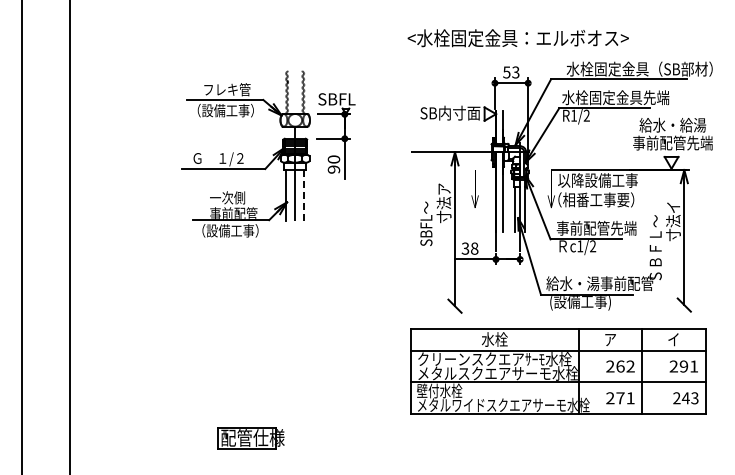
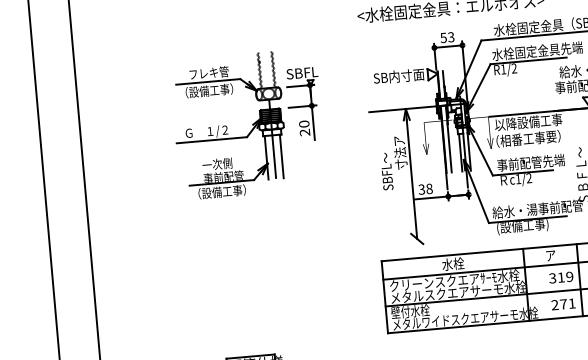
text: (334, 169) -> (305, 132), 90 -> 20
line: (304, 195) -> (282, 156), dashed -> solid
text: (620, 366) -> (561, 277), 262 -> 319

